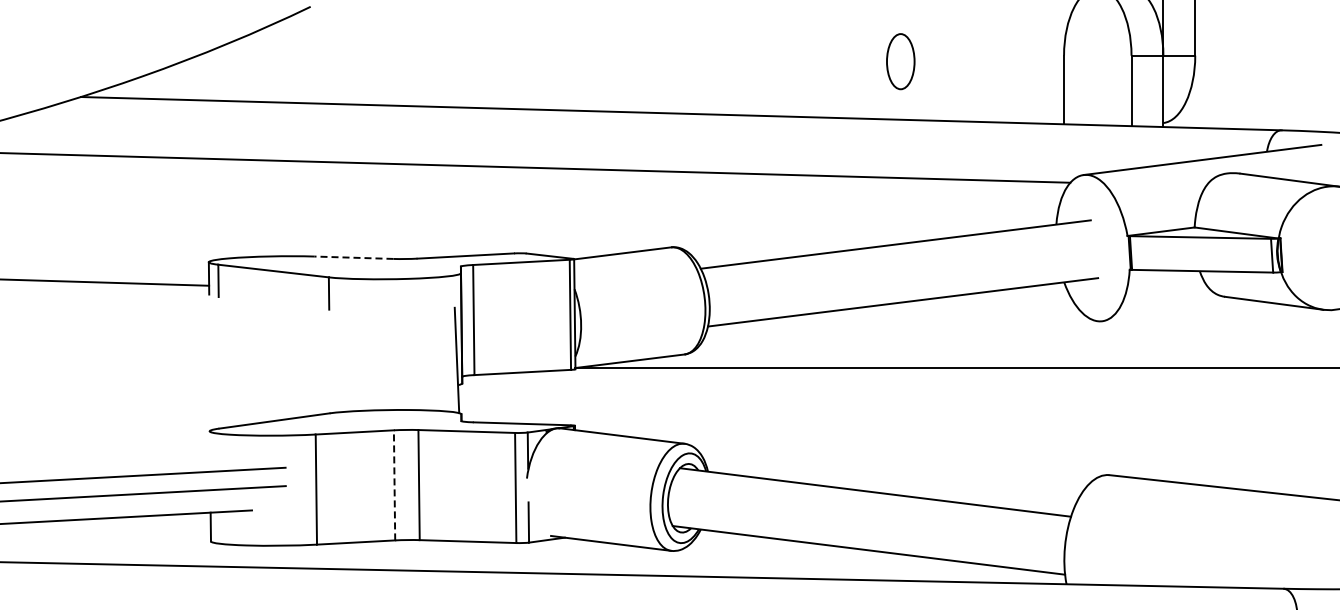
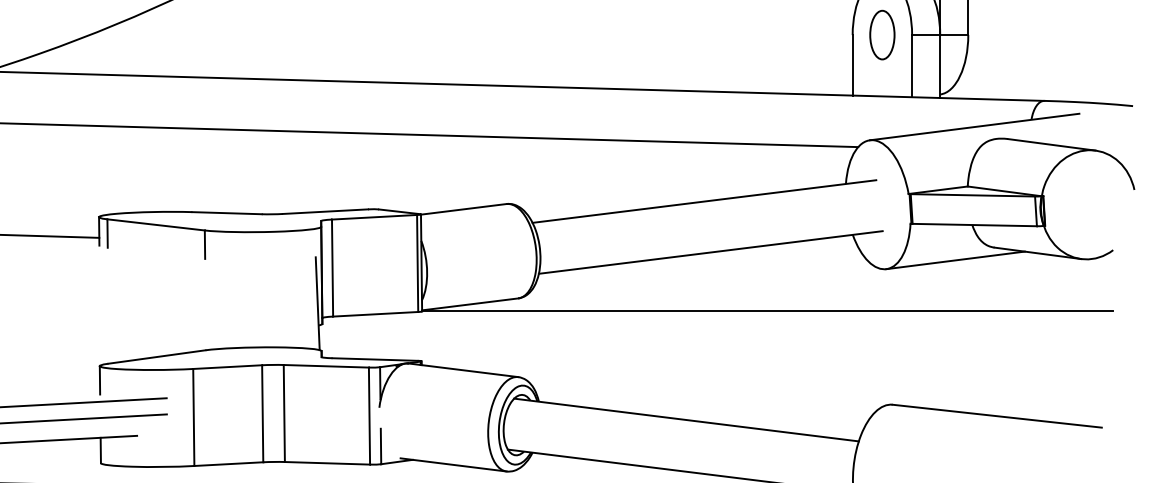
part: (900, 61) -> (882, 34), moved
line: (353, 257) -> (226, 212), dashed -> solid
line: (1180, 311) -> (955, 260), added
line: (209, 447) -> (99, 380), added
line: (394, 484) -> (262, 412), dashed -> solid

